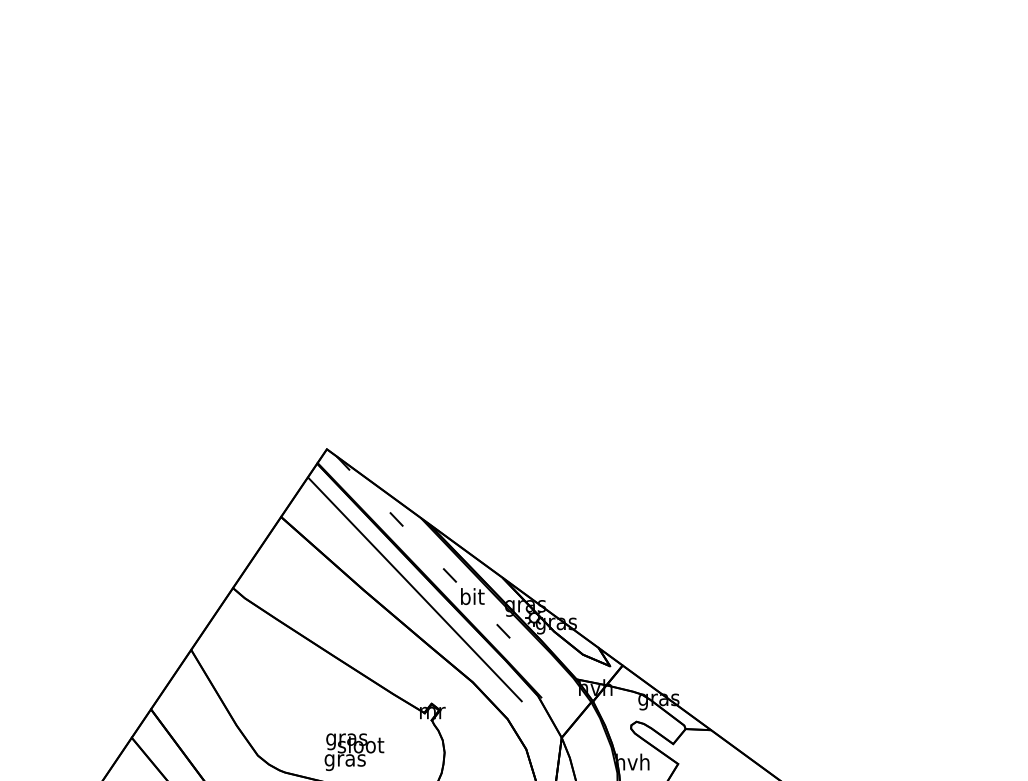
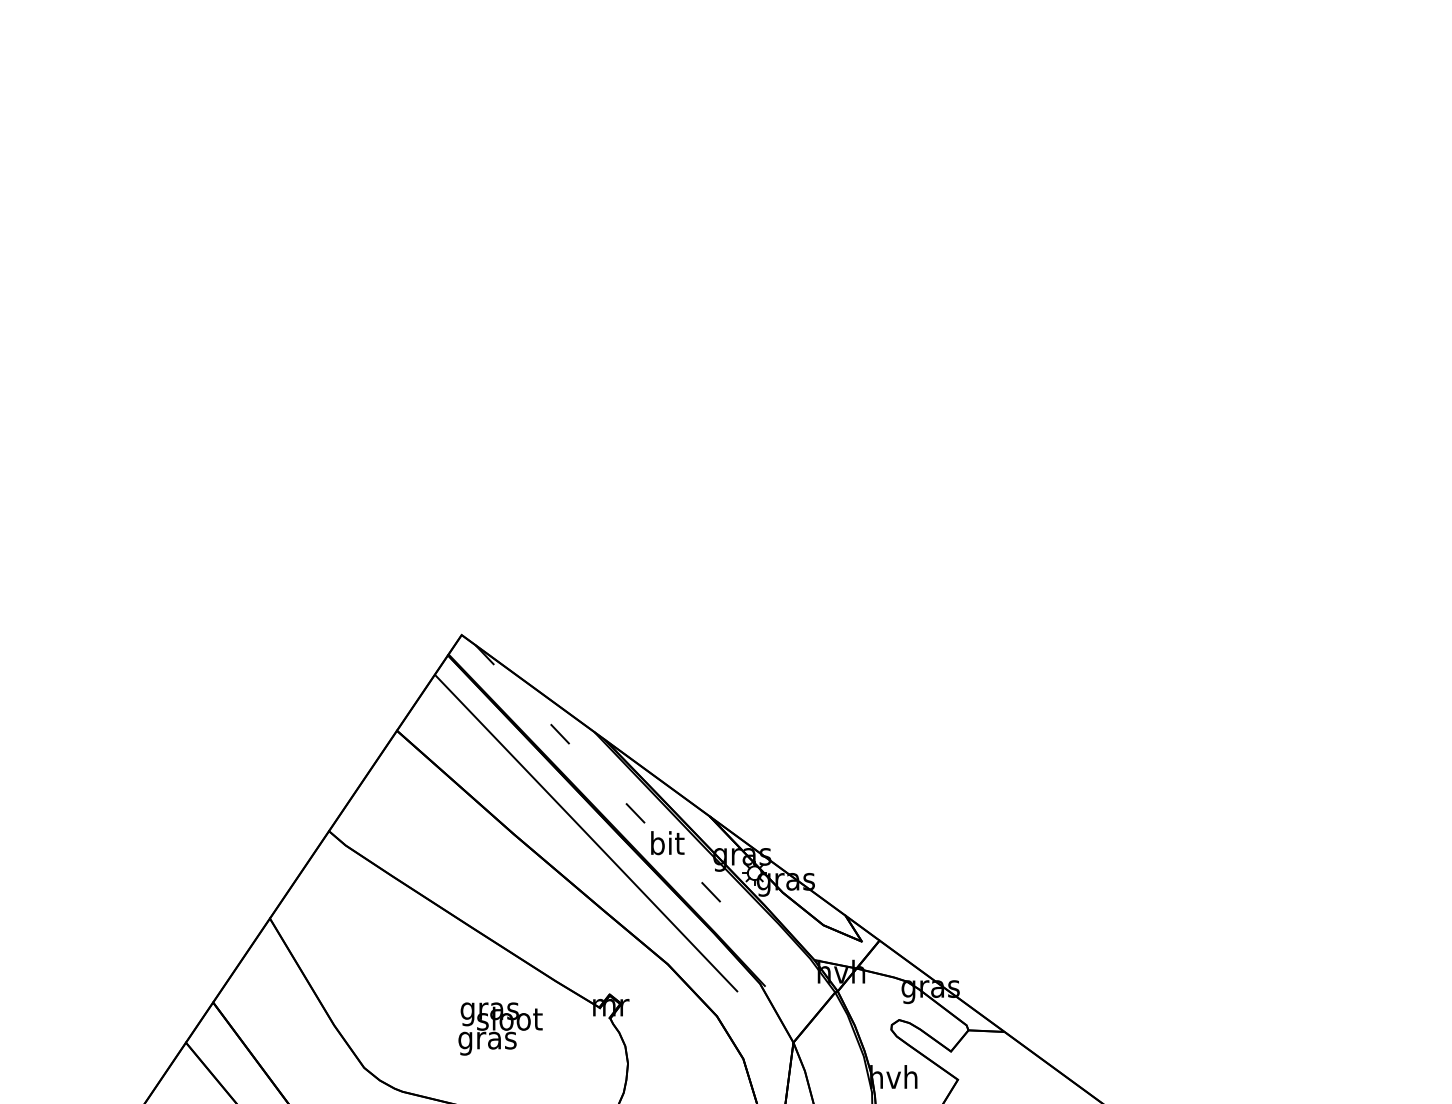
text: (354, 751) -> (500, 1028), moved

